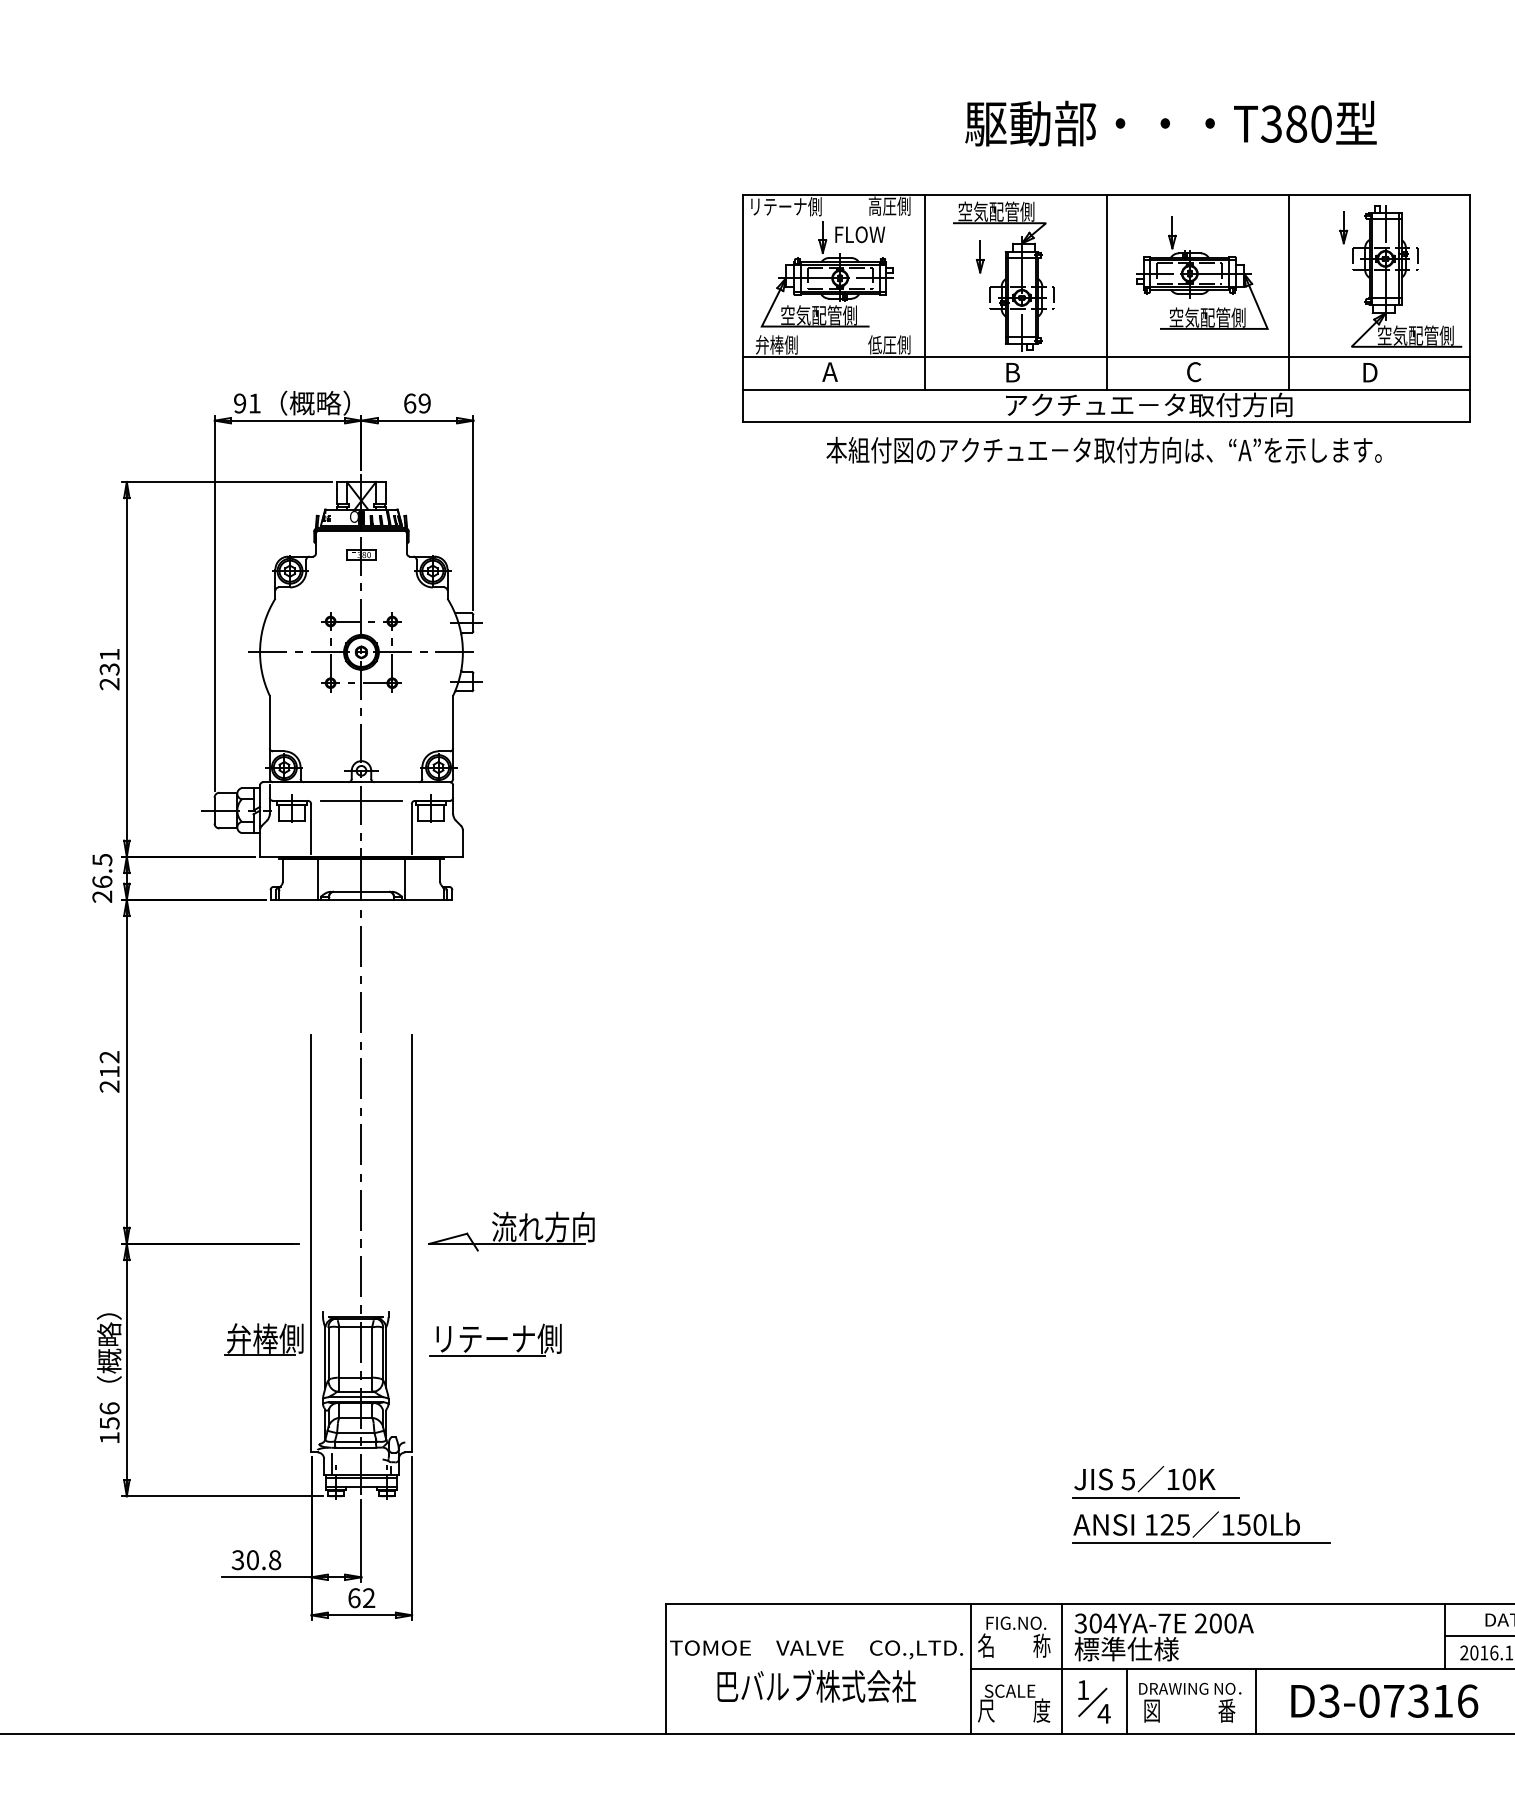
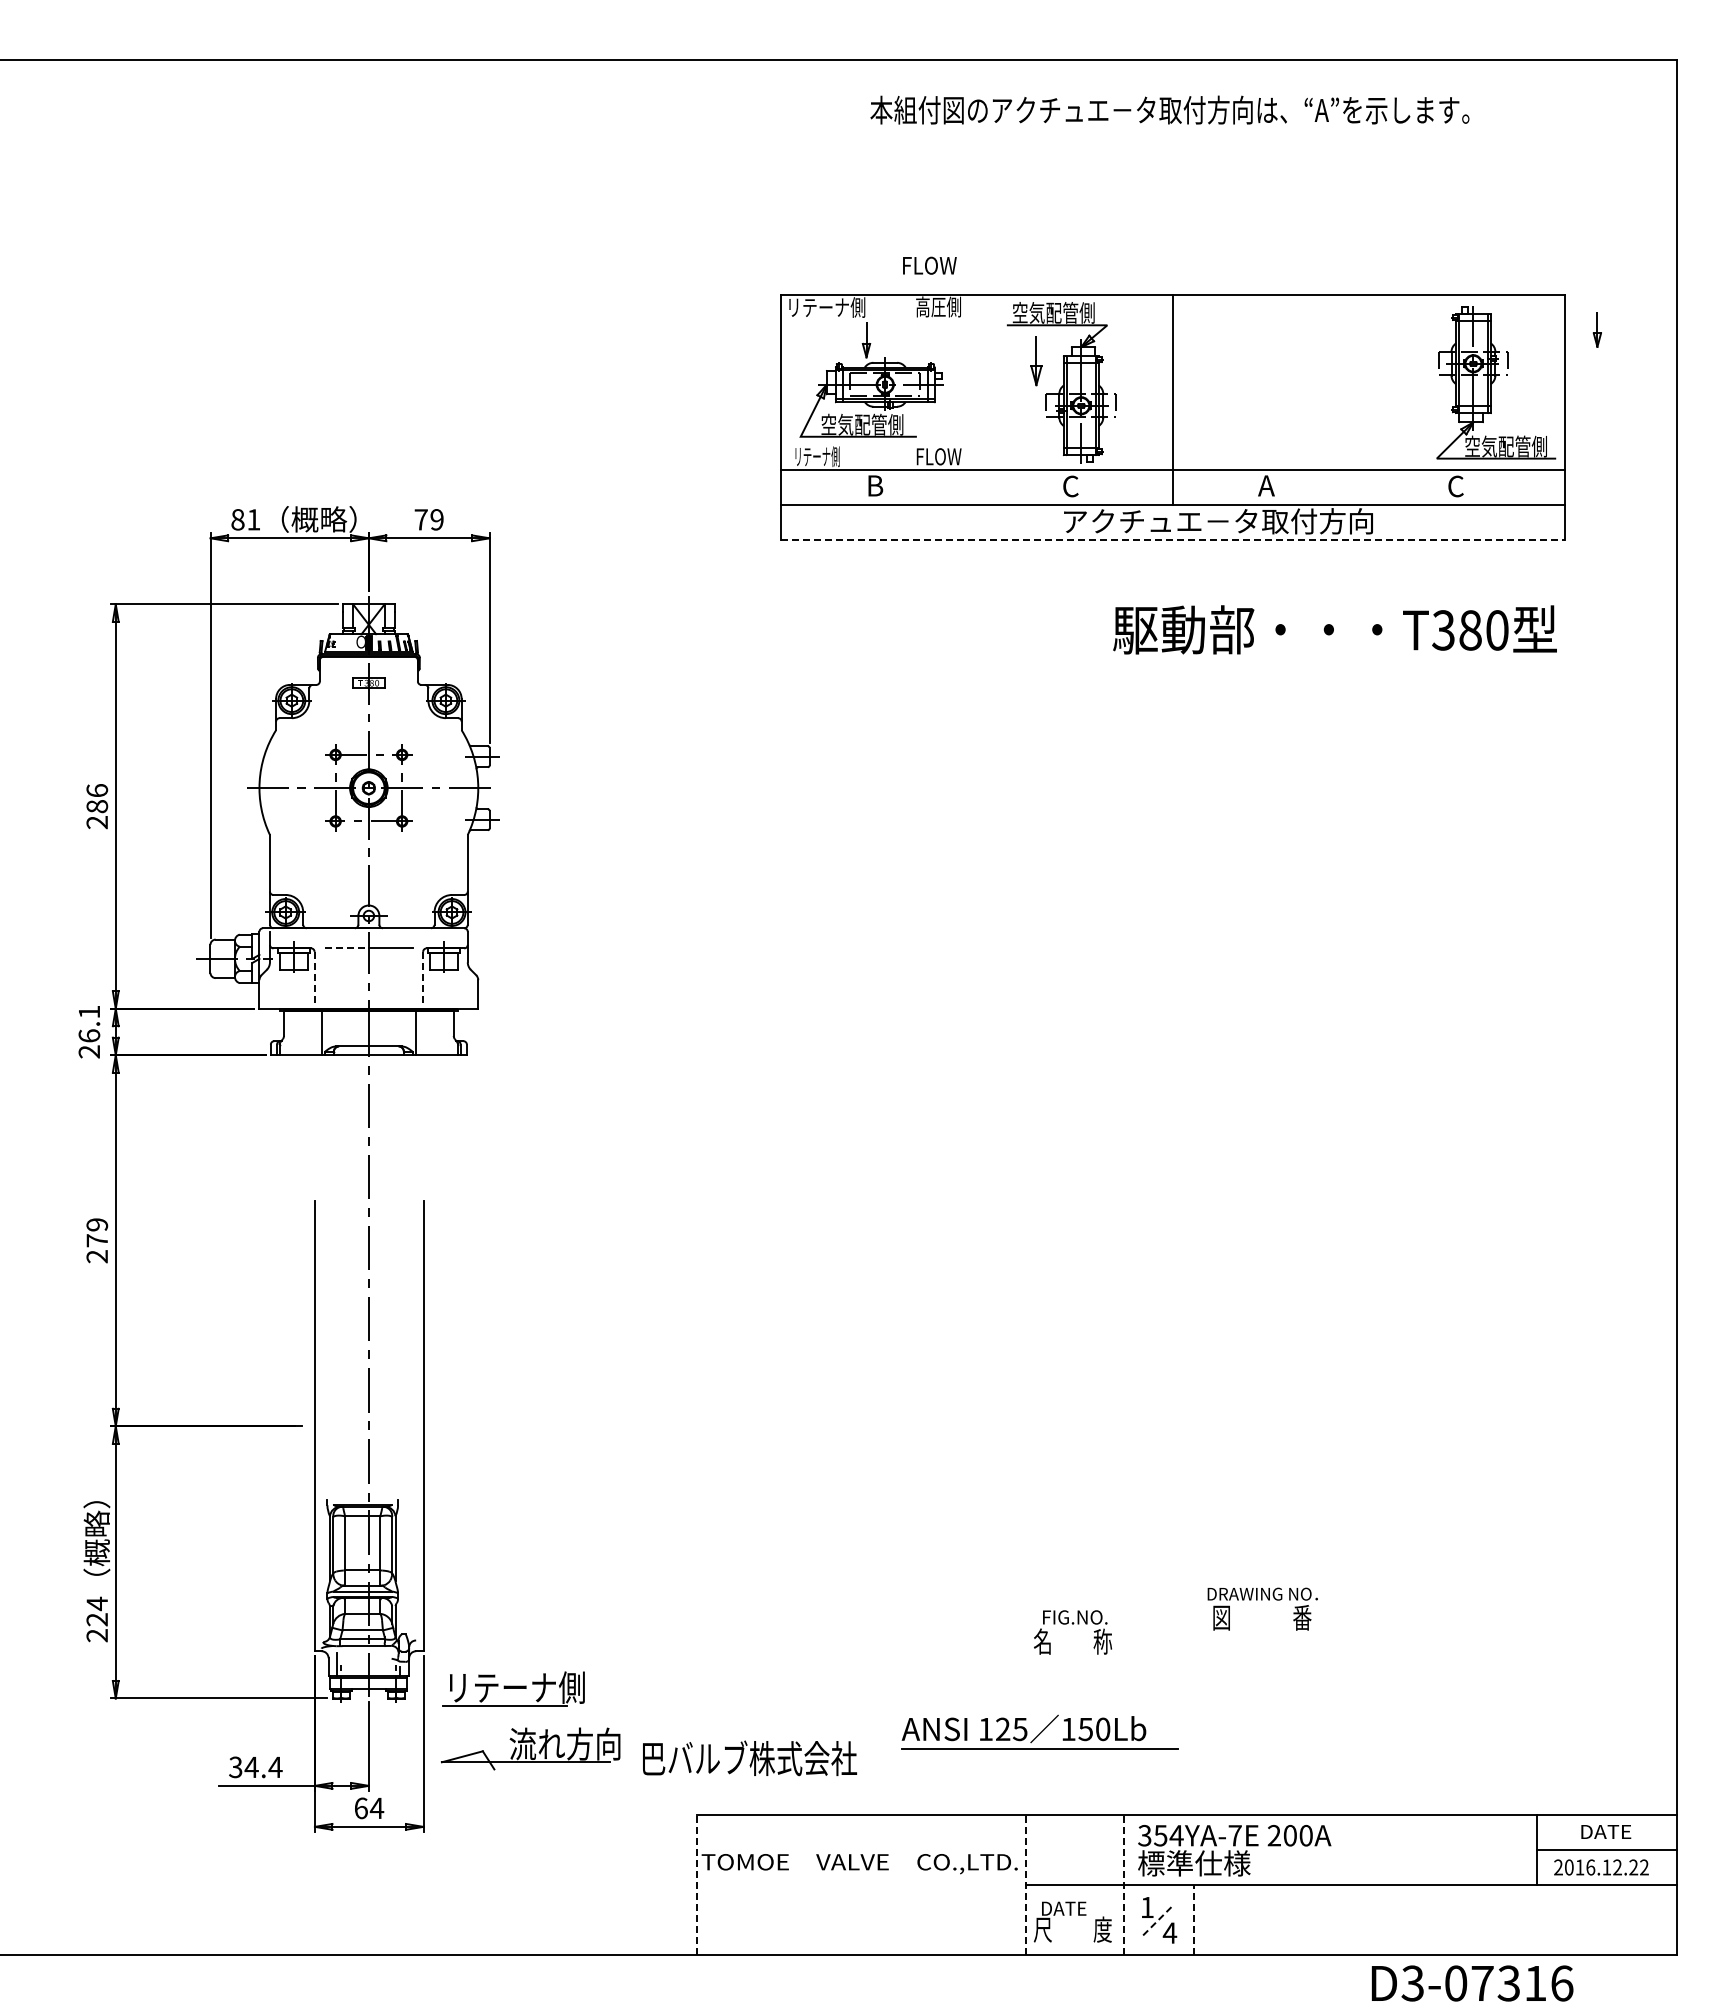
text: (1170, 123) -> (1334, 629), moved
part: (1342, 227) -> (1596, 329), moved
text: (859, 234) -> (929, 265), moved
part: (979, 256) -> (1035, 361), size x1.4
part: (1202, 272) -> (1275, 378), removed
line: (924, 292) -> (976, 399), removed
line: (1288, 292) -> (1368, 399), removed
text: (776, 344) -> (816, 456), 弁棒側 -> リテーナ側
text: (889, 344) -> (938, 456), 低圧側 -> FLOW
text: (830, 371) -> (874, 485), A -> B
text: (1193, 371) -> (1266, 485), C -> A
text: (1012, 372) -> (1071, 486), B -> C
text: (1369, 372) -> (1456, 486), D -> C
text: (239, 403) -> (237, 519), 91 -> 81
text: (409, 403) -> (420, 519), 69 -> 79
line: (1107, 421) -> (1173, 539), solid -> dashed
text: (1103, 449) -> (1169, 109), moved
text: (109, 661) -> (97, 798), 231 -> 286
line: (341, 800) -> (347, 948), solid -> dashed
line: (311, 828) -> (314, 978), solid -> dashed
line: (412, 828) -> (423, 978), solid -> dashed
text: (102, 859) -> (89, 1011), 26.5 -> 26.1
text: (109, 1064) -> (97, 1232), 212 -> 279
part: (511, 1231) -> (530, 1748), moved
part: (263, 1339) -> (263, 1529), removed
part: (495, 1339) -> (513, 1688), moved
text: (109, 1423) -> (97, 1619), 156 -> 224
part: (1156, 1481) -> (1226, 1682), removed
part: (1201, 1526) -> (1039, 1731), moved
text: (263, 1560) -> (263, 1767), 30.8 -> 34.4
text: (368, 1597) -> (376, 1807), 62 -> 64
text: (1095, 1623) -> (1160, 1835), 304YA-7E -> 354YA-7E
text: (1013, 1637) -> (1072, 1632), moved
line: (665, 1668) -> (696, 1884), solid -> dashed
line: (971, 1668) -> (1026, 1884), solid -> dashed
line: (1062, 1668) -> (1124, 1884), solid -> dashed
text: (817, 1686) -> (750, 1758), moved
text: (1010, 1690) -> (1068, 1908), SCALE -> DATE
line: (1126, 1701) -> (1194, 1919), solid -> dashed
line: (1256, 1701) -> (1334, 1919), removed
text: (1384, 1701) -> (1472, 1983), moved
line: (1092, 1702) -> (1157, 1920), solid -> dashed
text: (1189, 1702) -> (1262, 1608), moved

